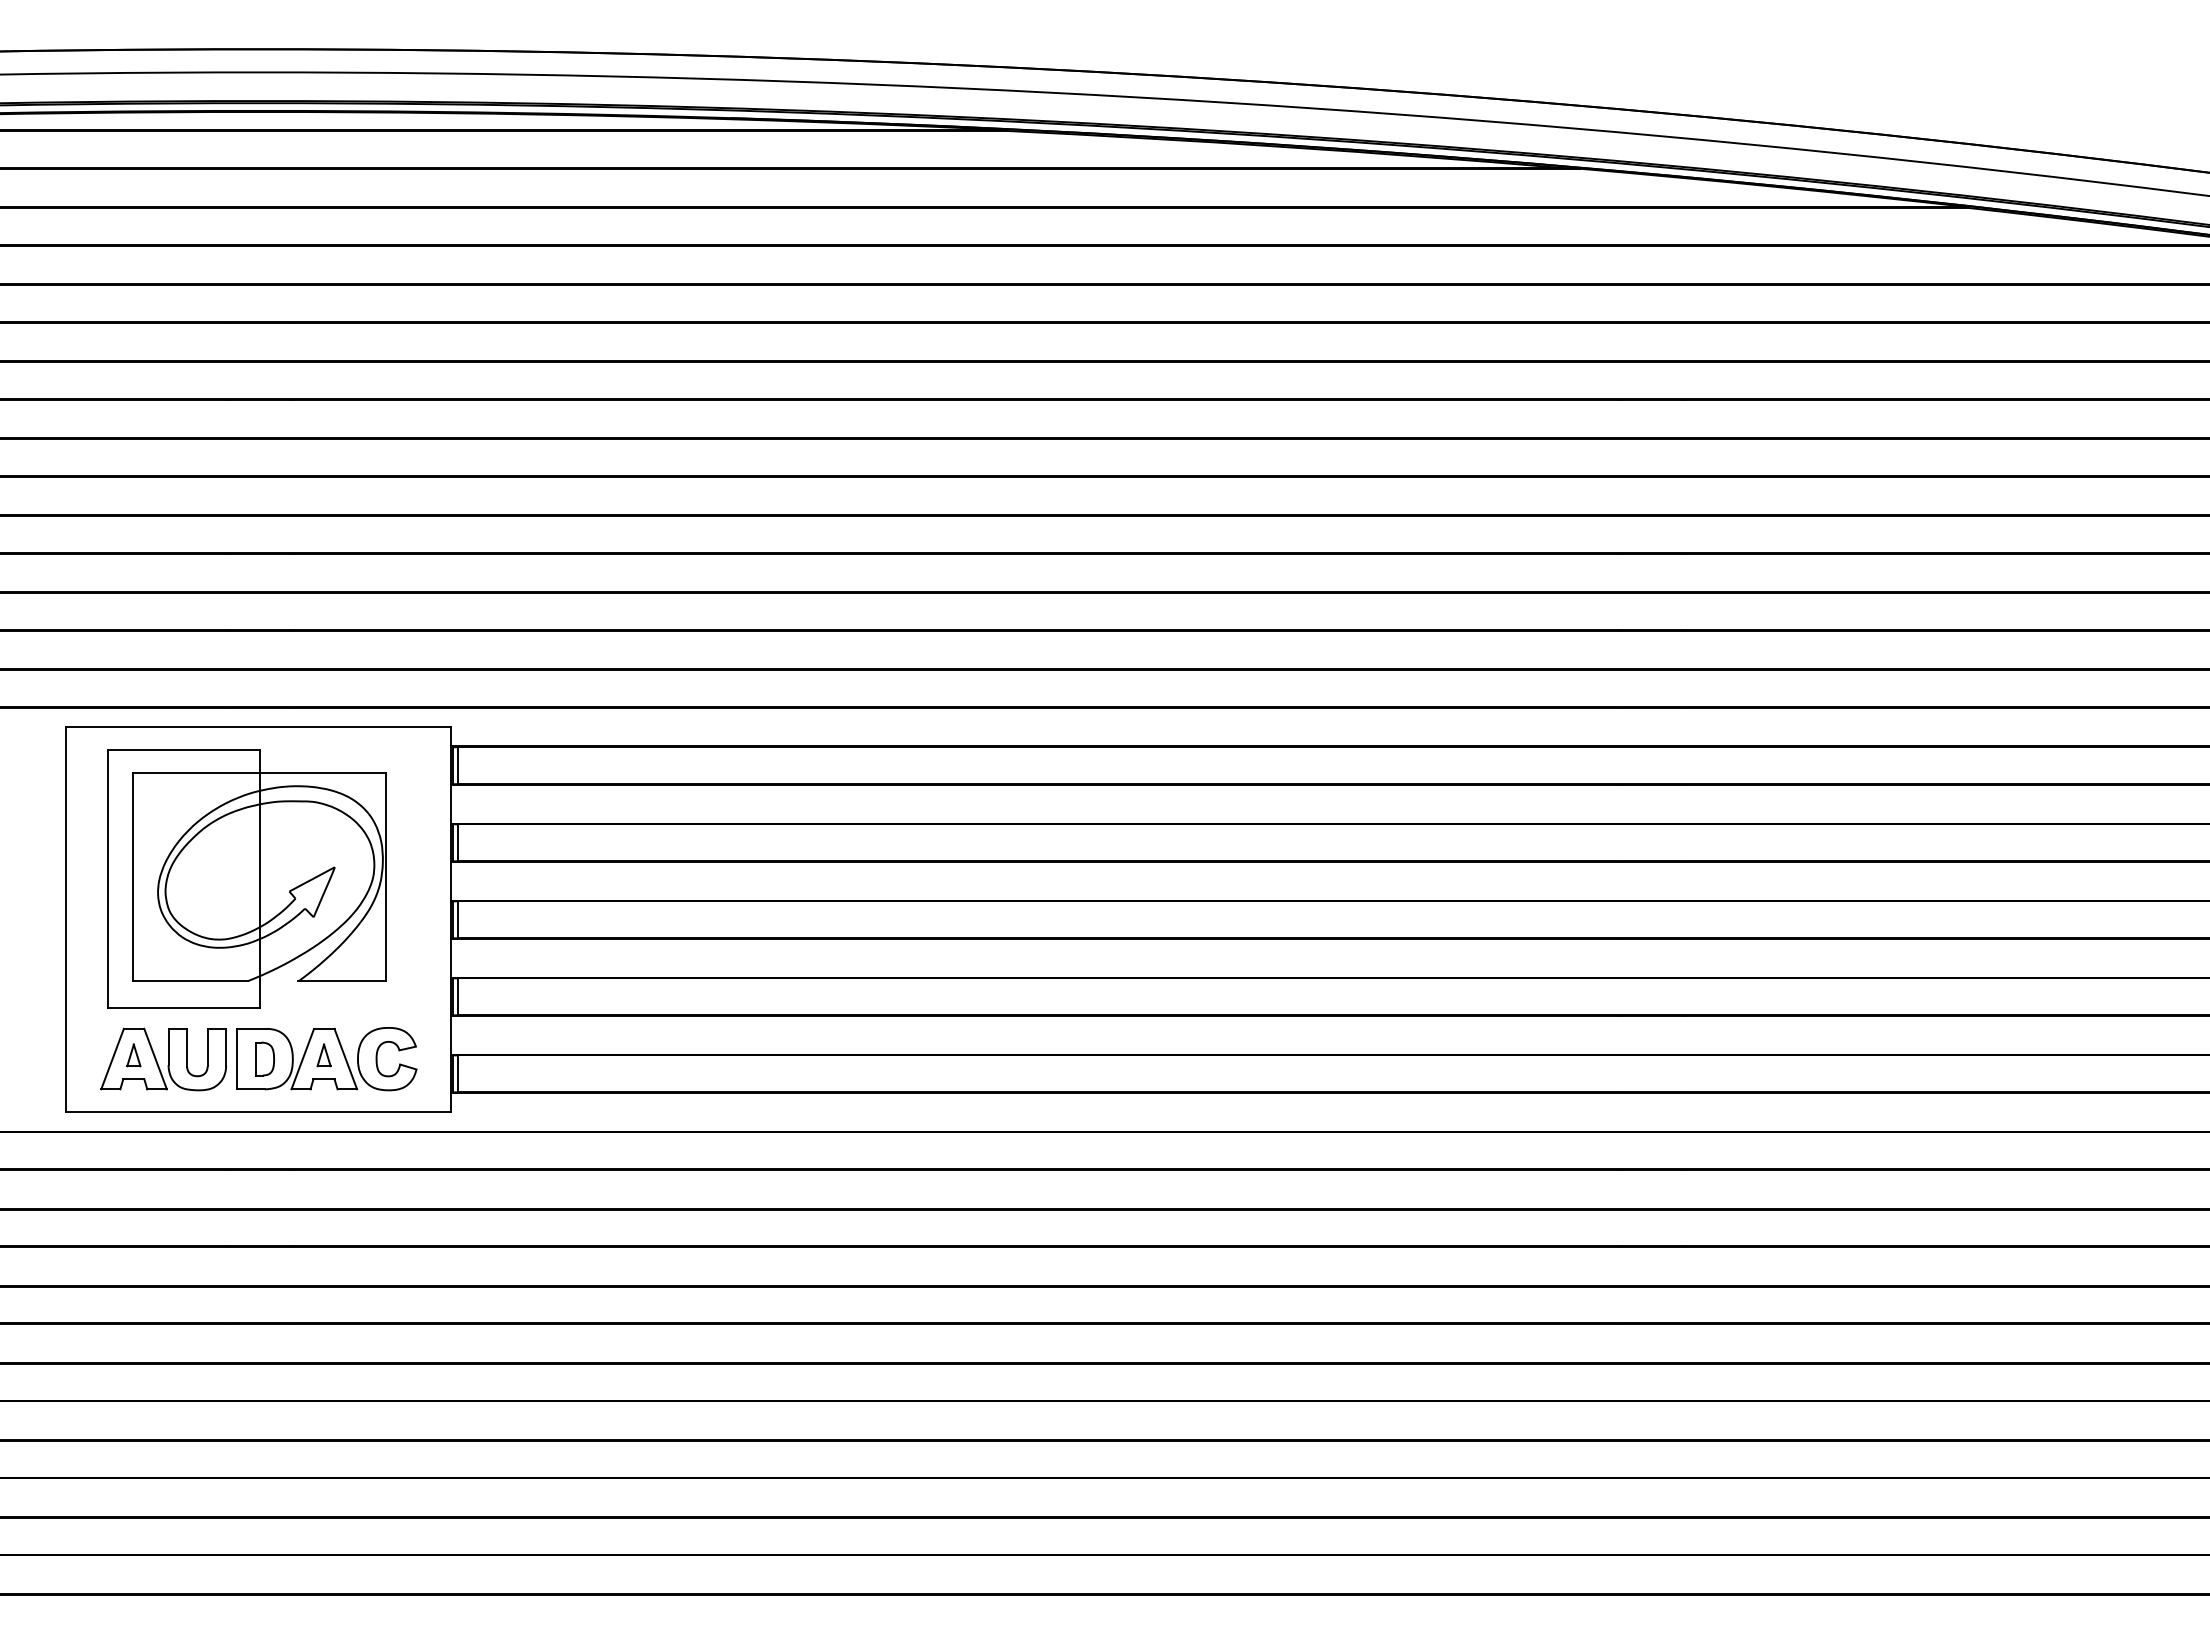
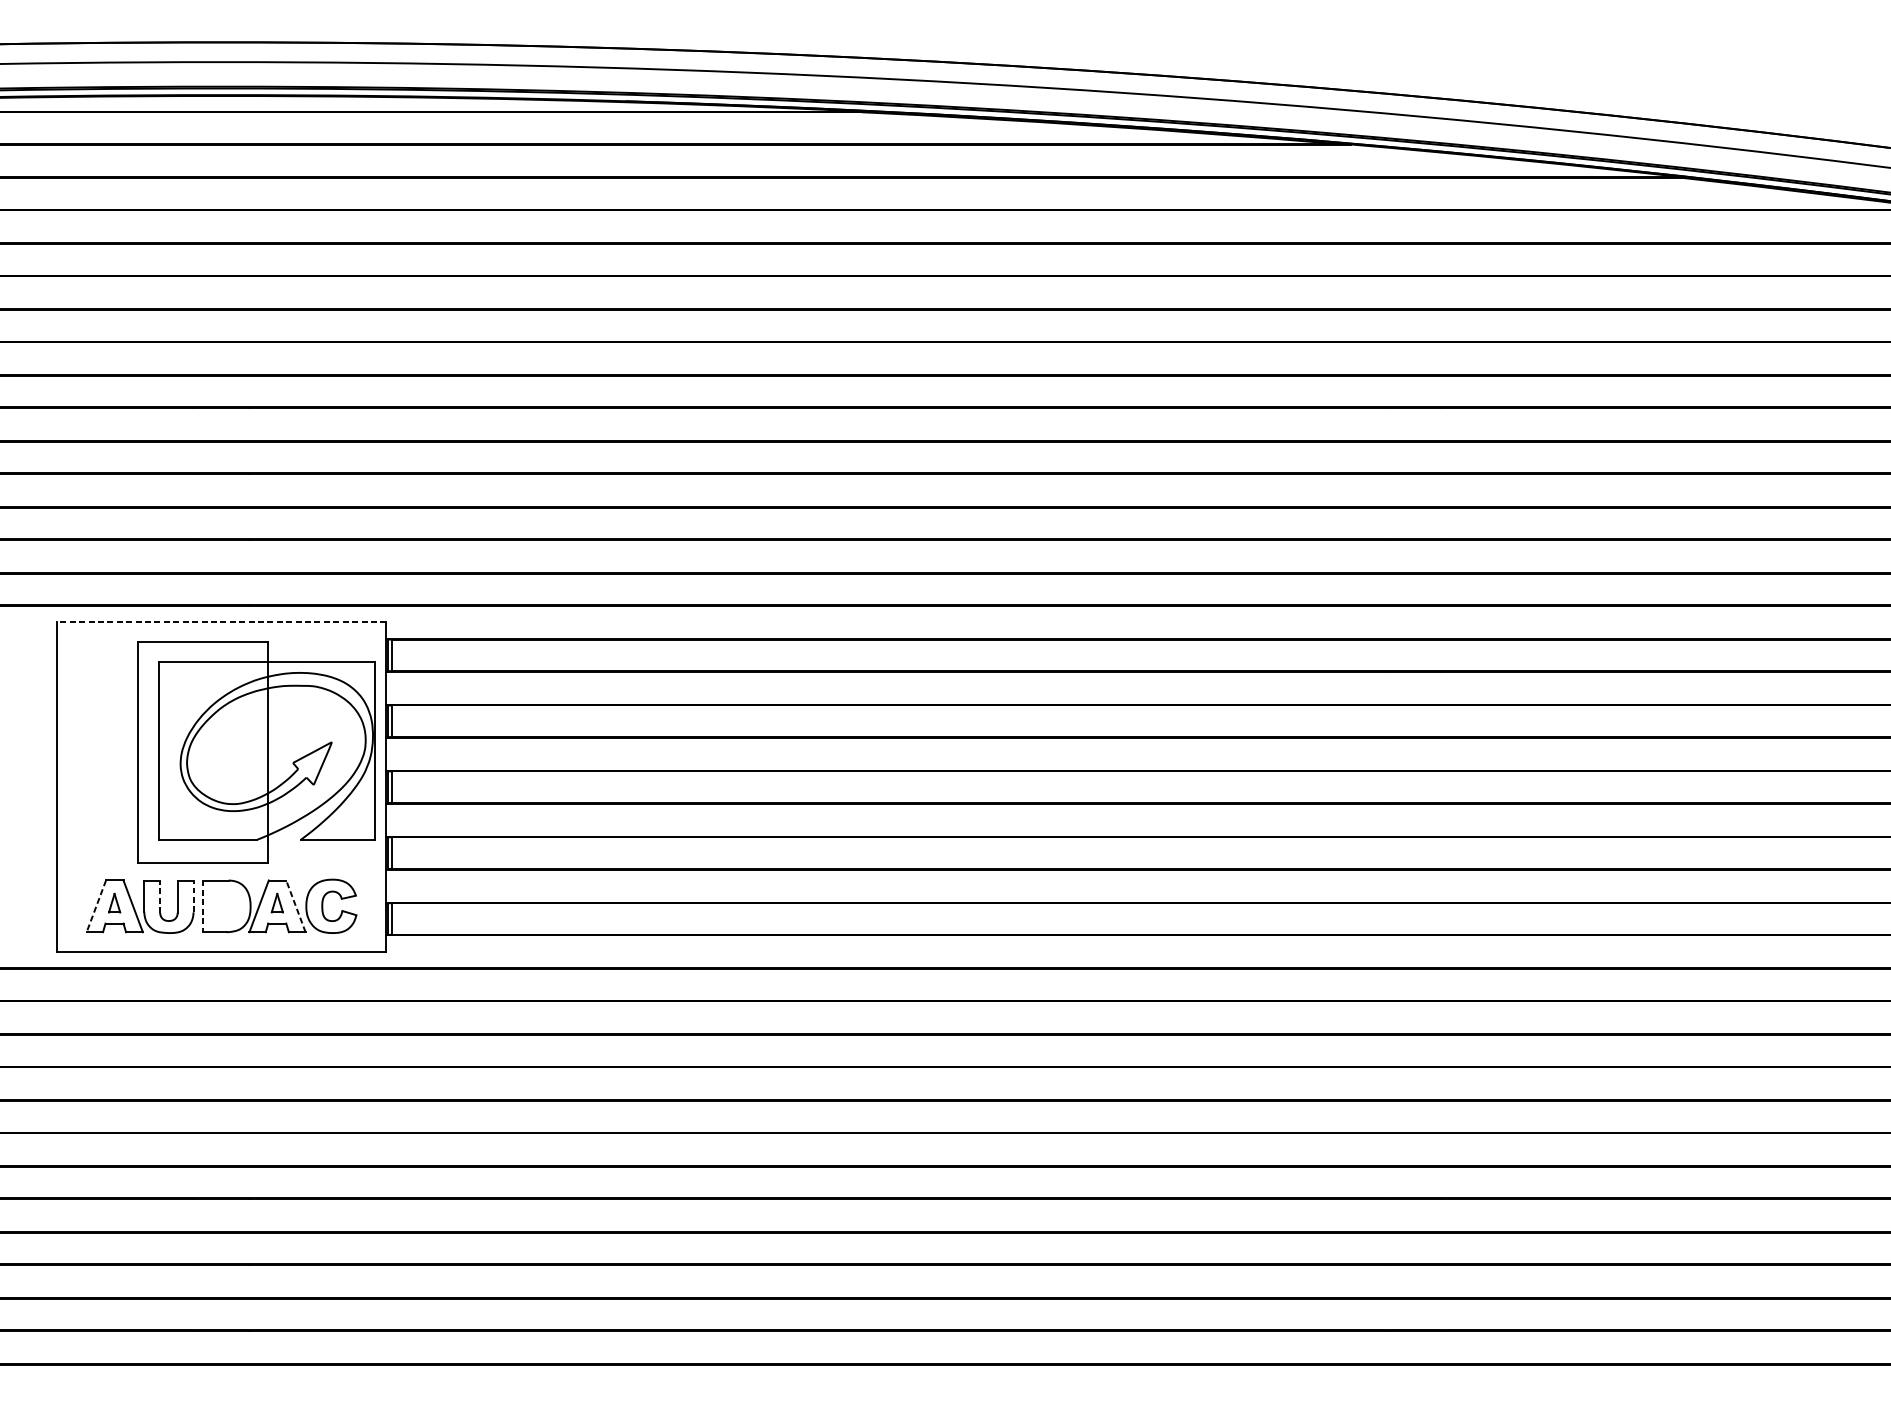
line: (258, 727) -> (221, 622), solid -> dashed
part: (246, 878) -> (256, 751), moved
line: (187, 1047) -> (160, 896), solid -> dashed
line: (226, 1047) -> (193, 896), solid -> dashed
part: (264, 1058) -> (226, 905), removed
line: (345, 1058) -> (295, 905), solid -> dashed
line: (112, 1059) -> (96, 906), solid -> dashed
line: (237, 1059) -> (203, 906), solid -> dashed

